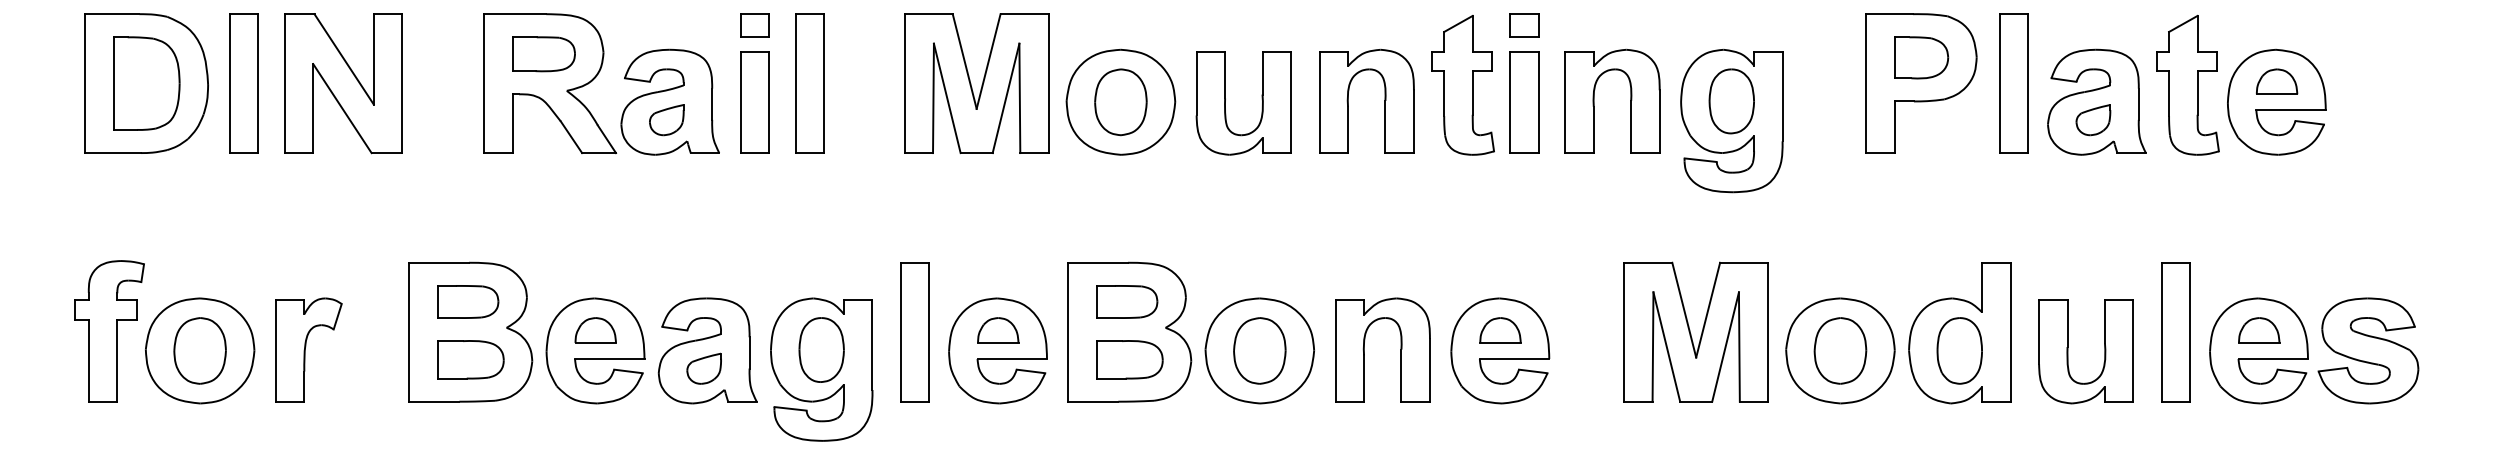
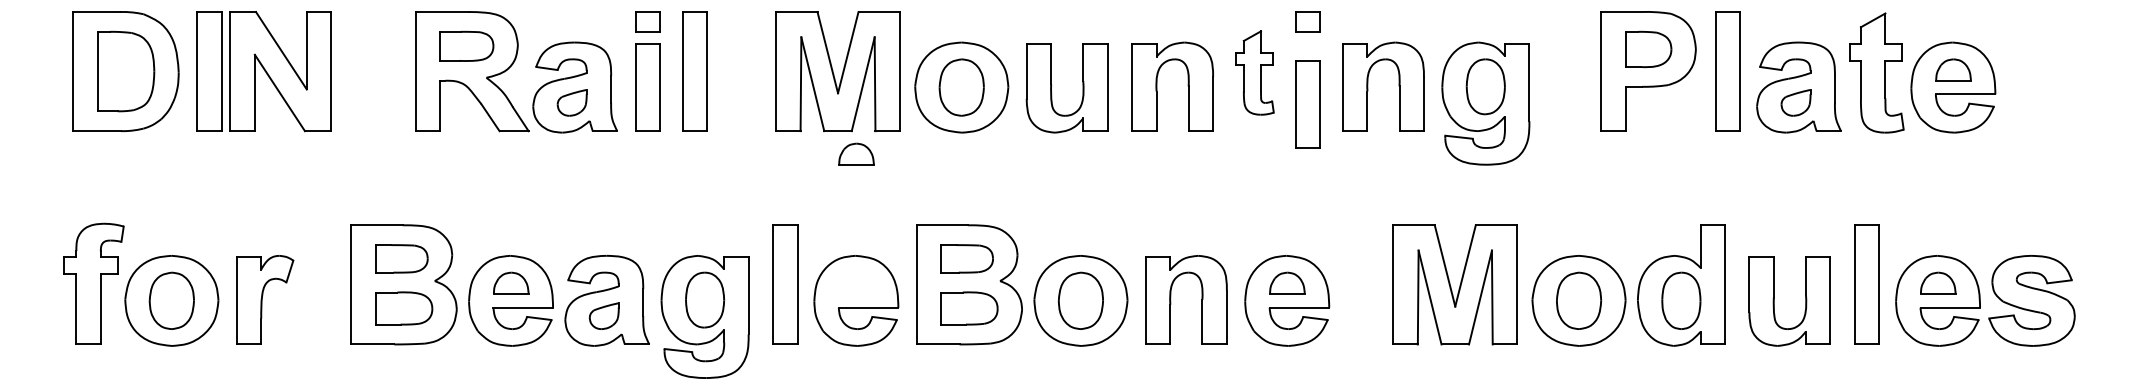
part: (343, 83) -> (280, 71), moved
part: (1462, 84) -> (1254, 72), size x0.7
part: (1523, 102) -> (1307, 104), moved
part: (998, 329) -> (856, 153), moved

